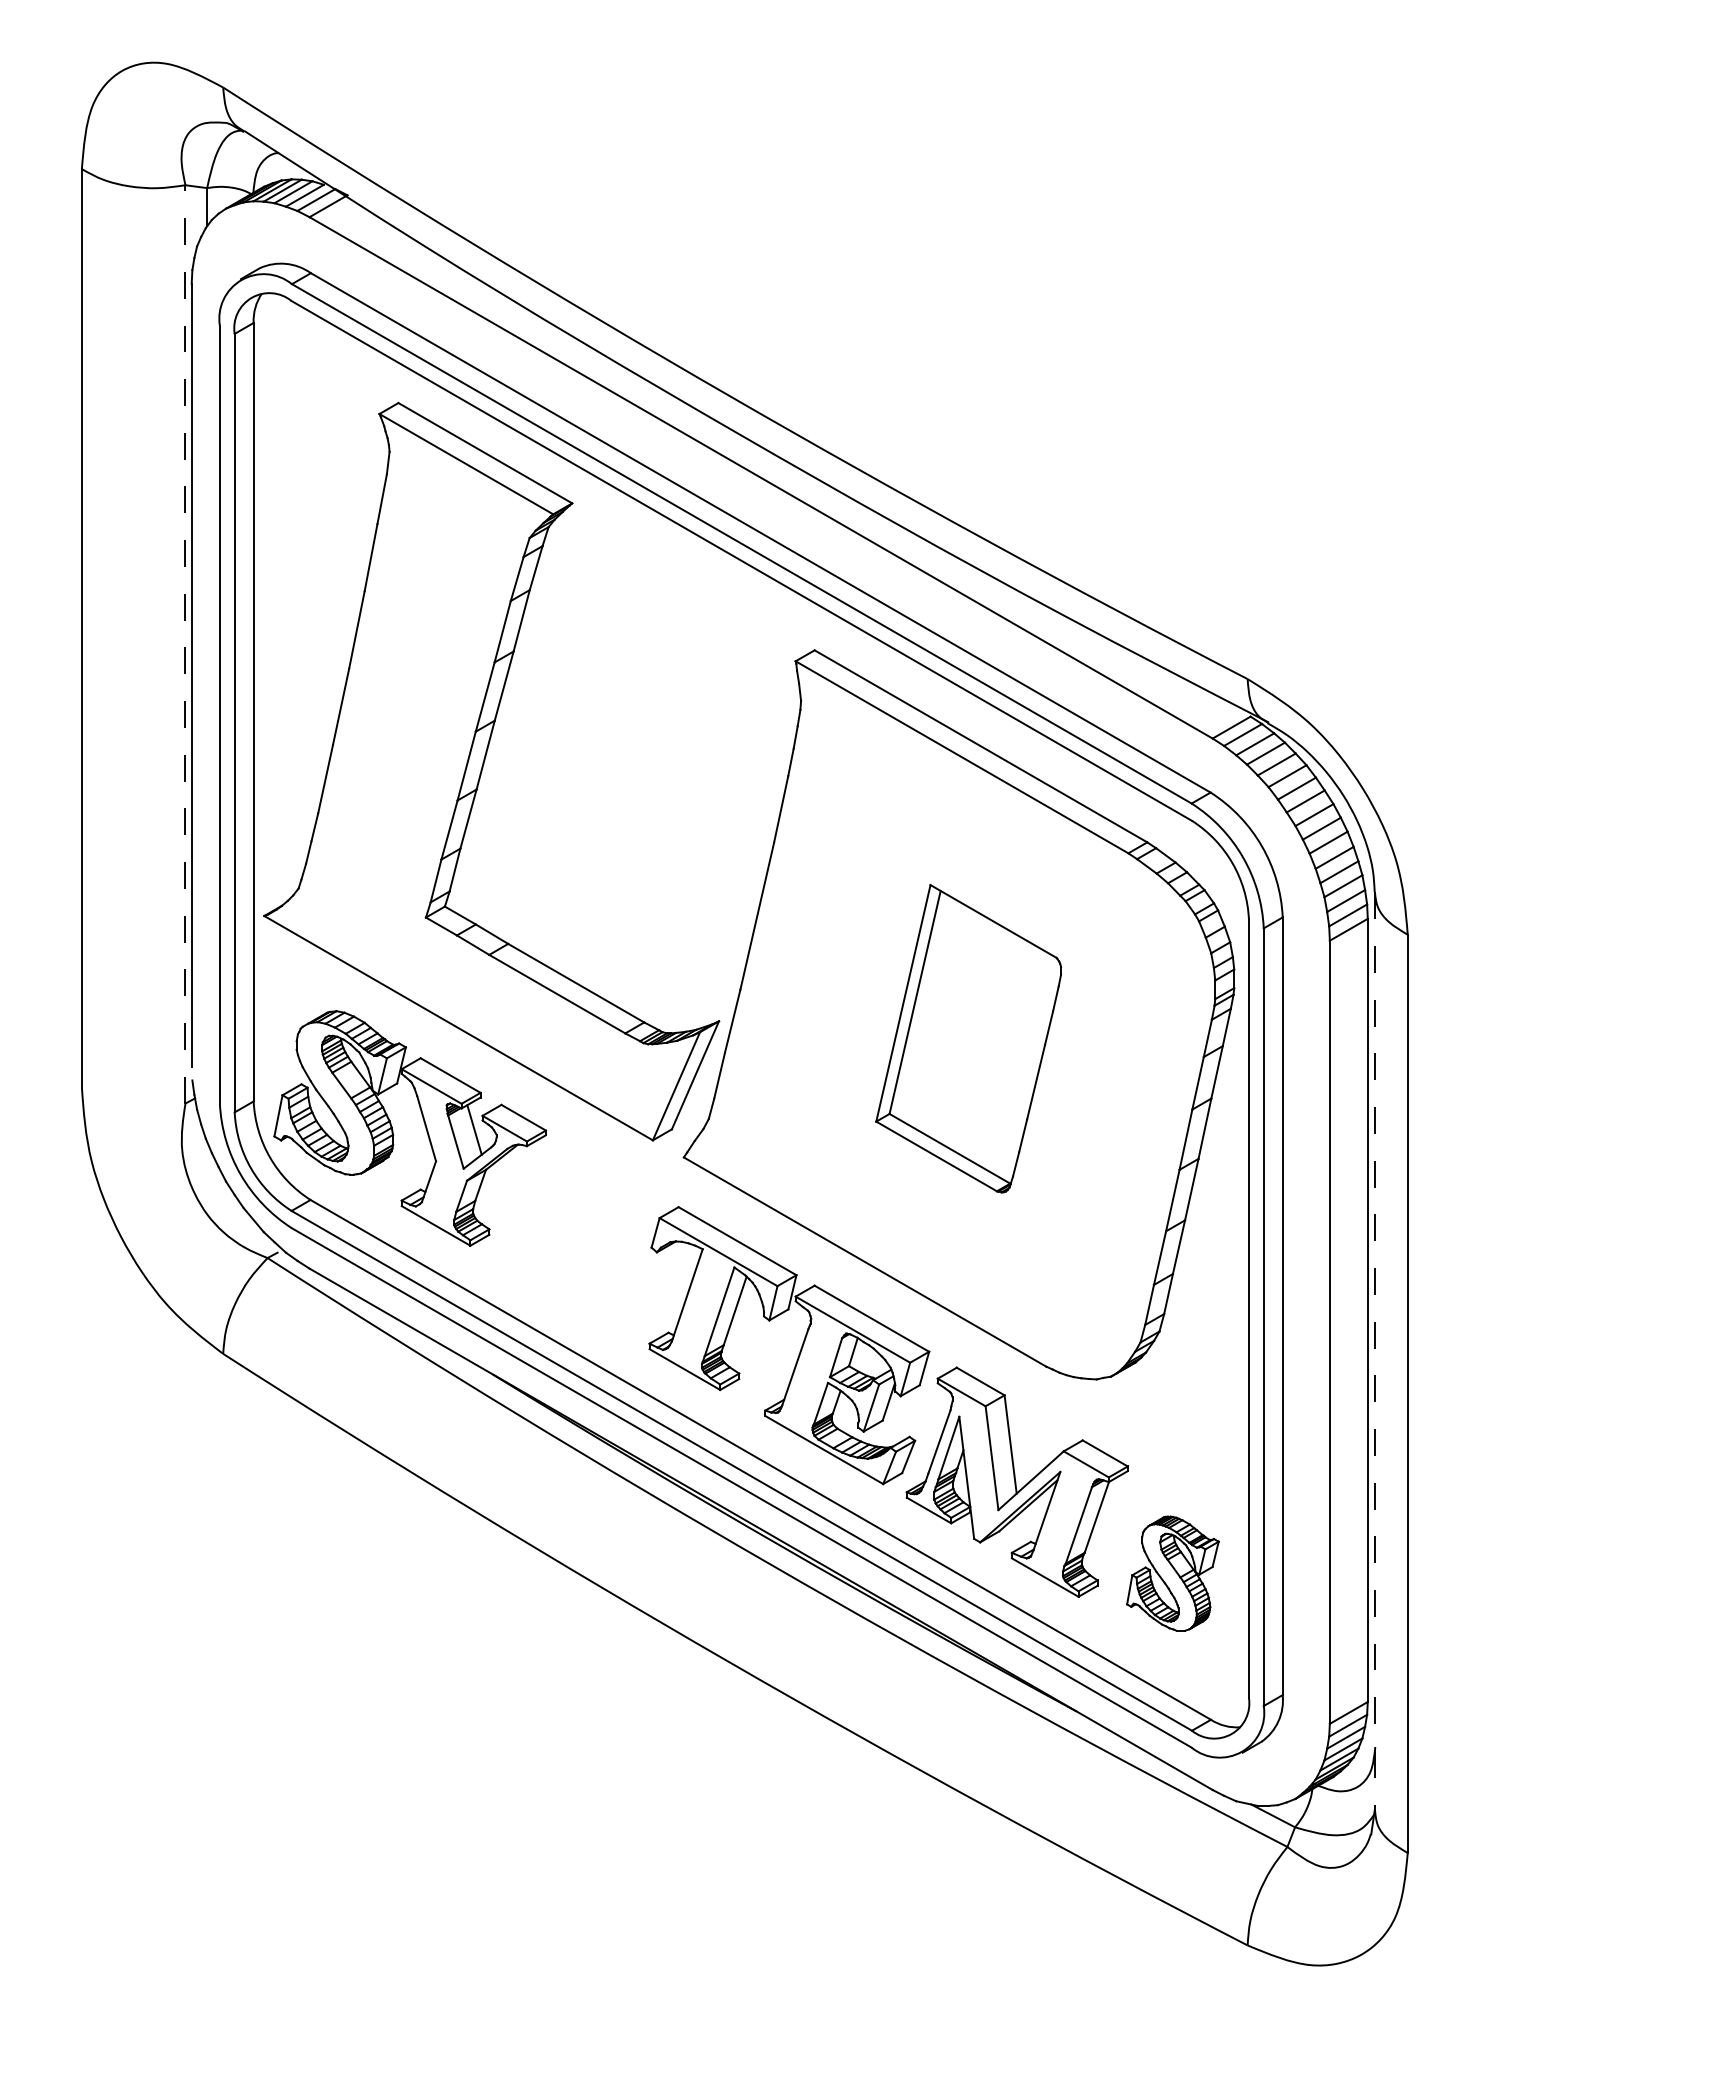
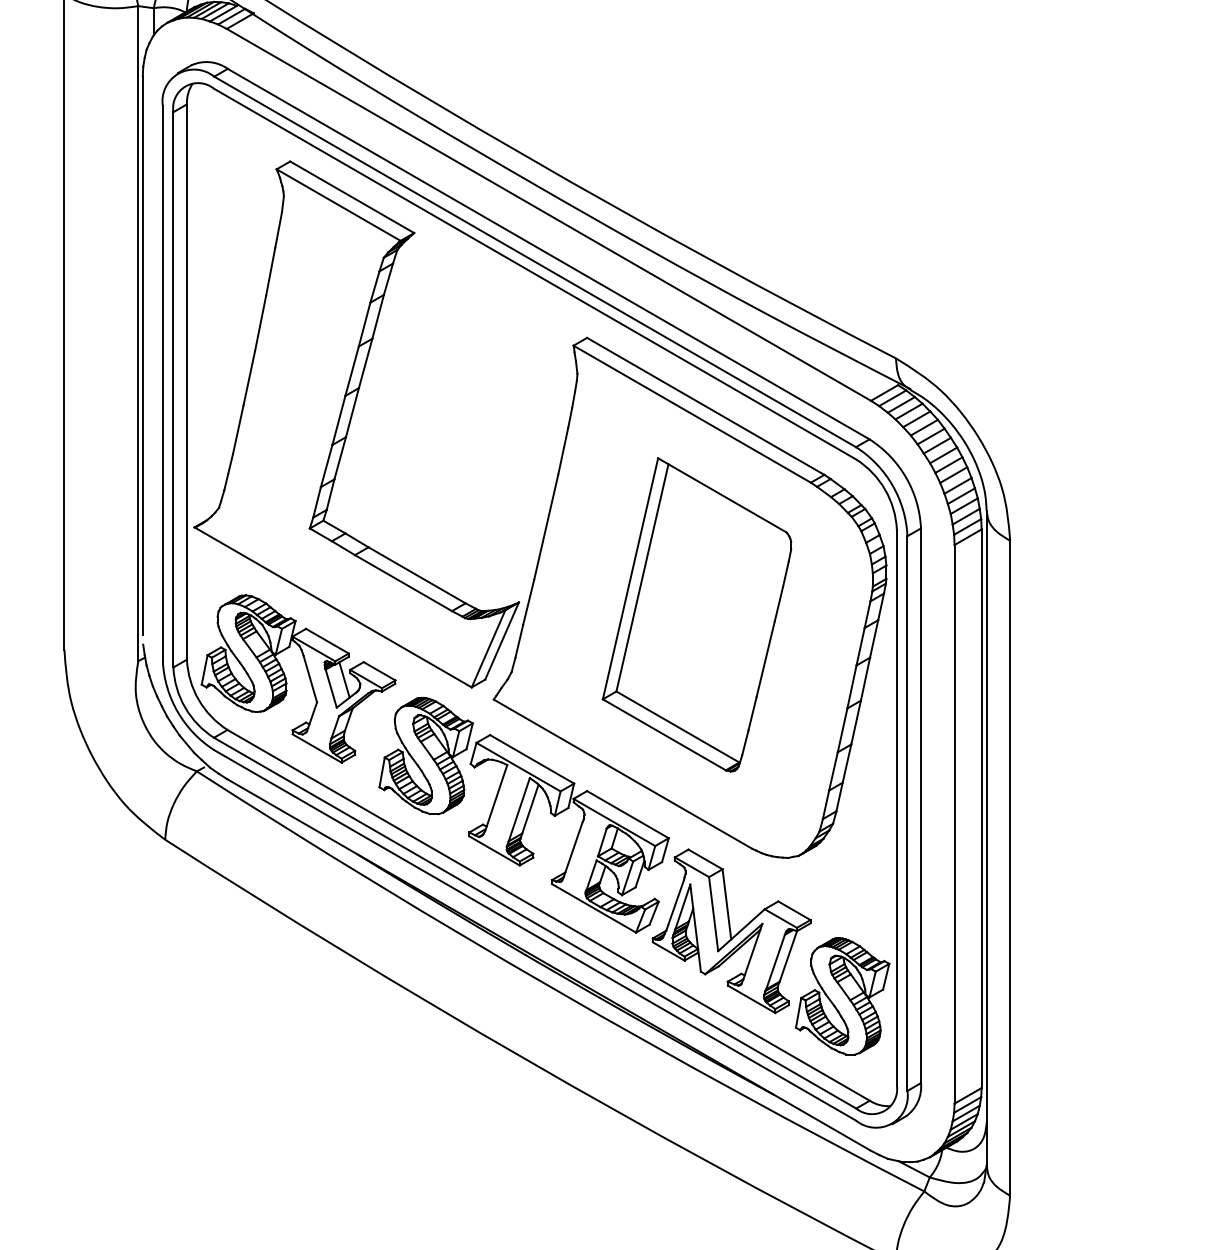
line: (185, 643) -> (138, 333), dashed -> solid
part: (968, 1038) -> (696, 614), size x1.43
part: (588, 1236) -> (425, 756), added
line: (1374, 1352) -> (986, 838), dashed -> solid
part: (1172, 1573) -> (842, 996), size x1.43

